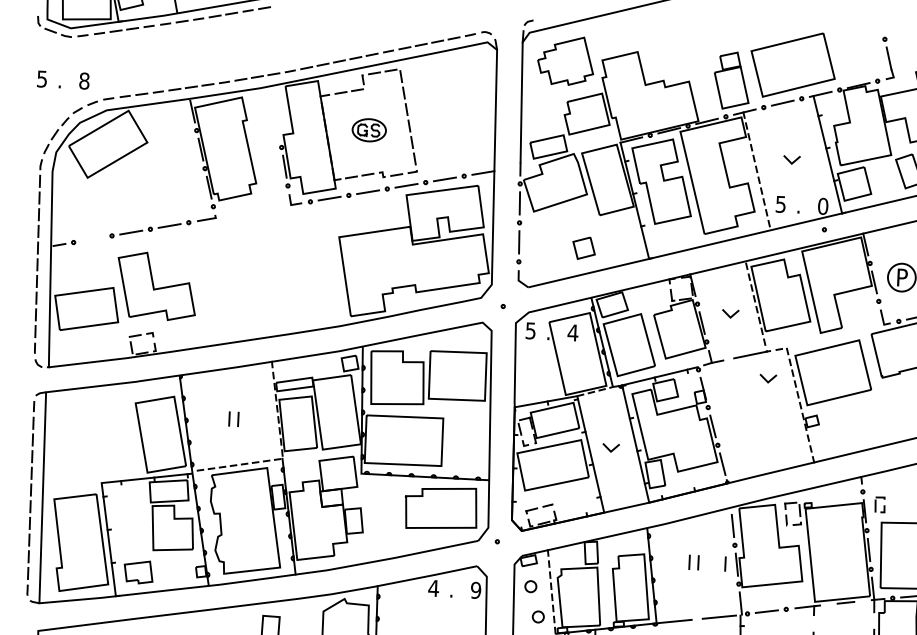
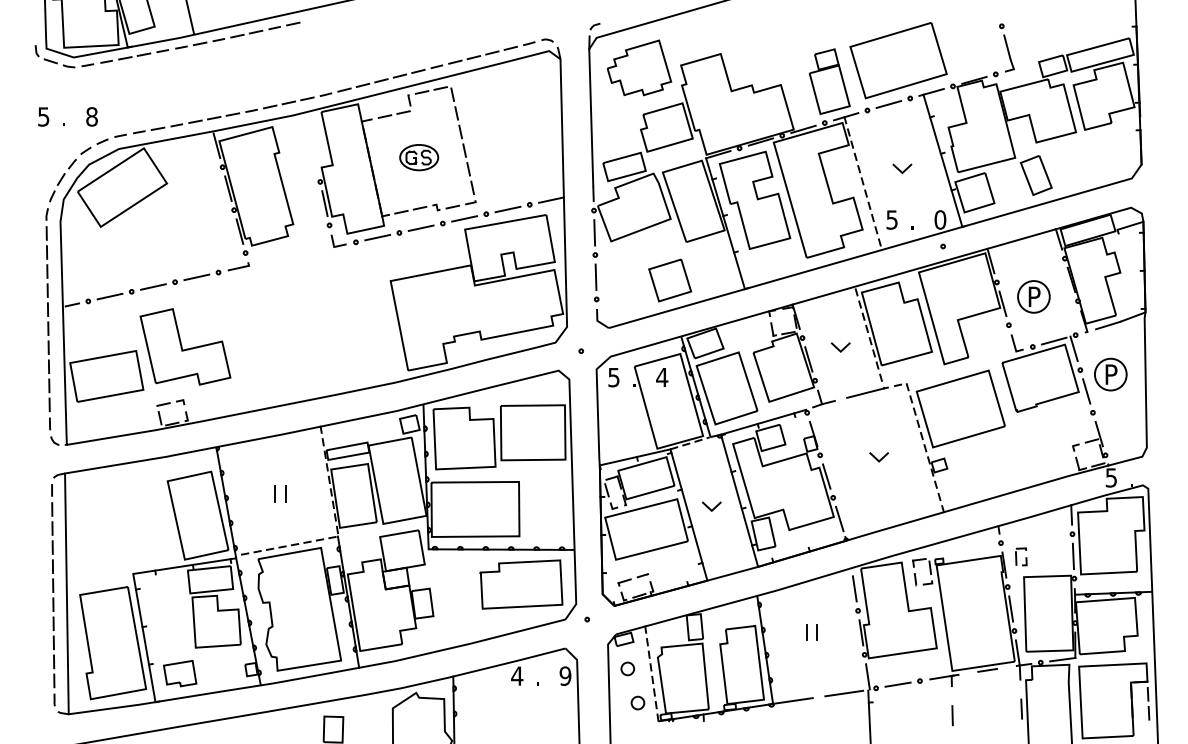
line: (92, 239) -> (109, 296), added
part: (584, 248) -> (670, 280), size x1.67
line: (766, 379) -> (877, 458), moved
line: (724, 563) -> (847, 632), removed

